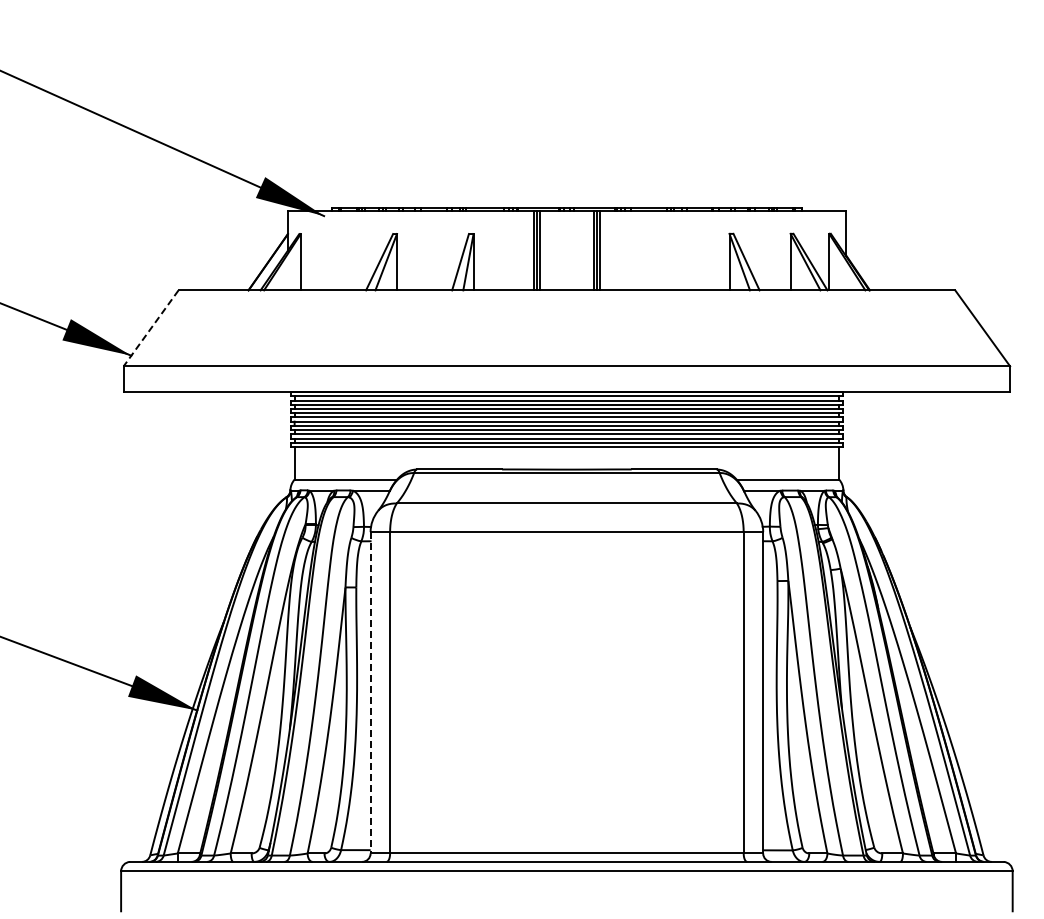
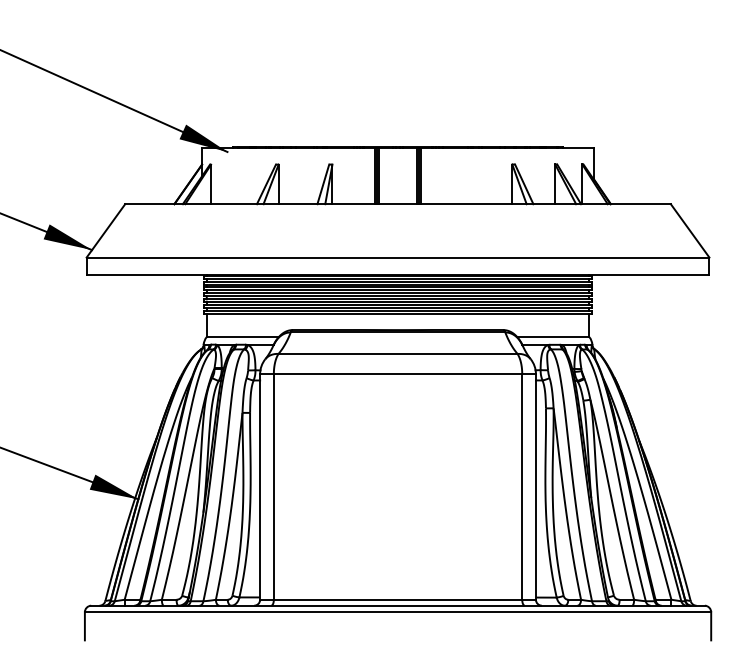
line: (151, 328) -> (106, 230), dashed -> solid
line: (370, 692) -> (260, 486), dashed -> solid

